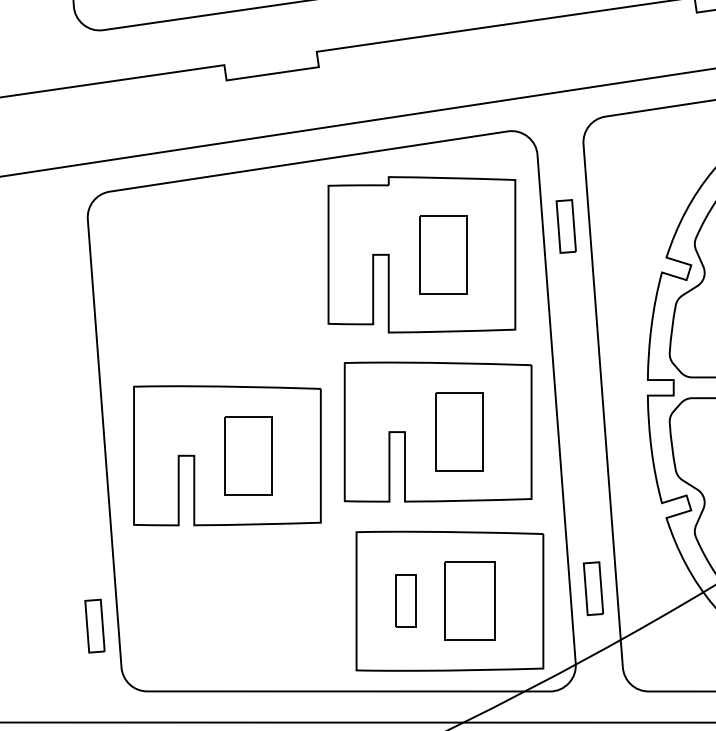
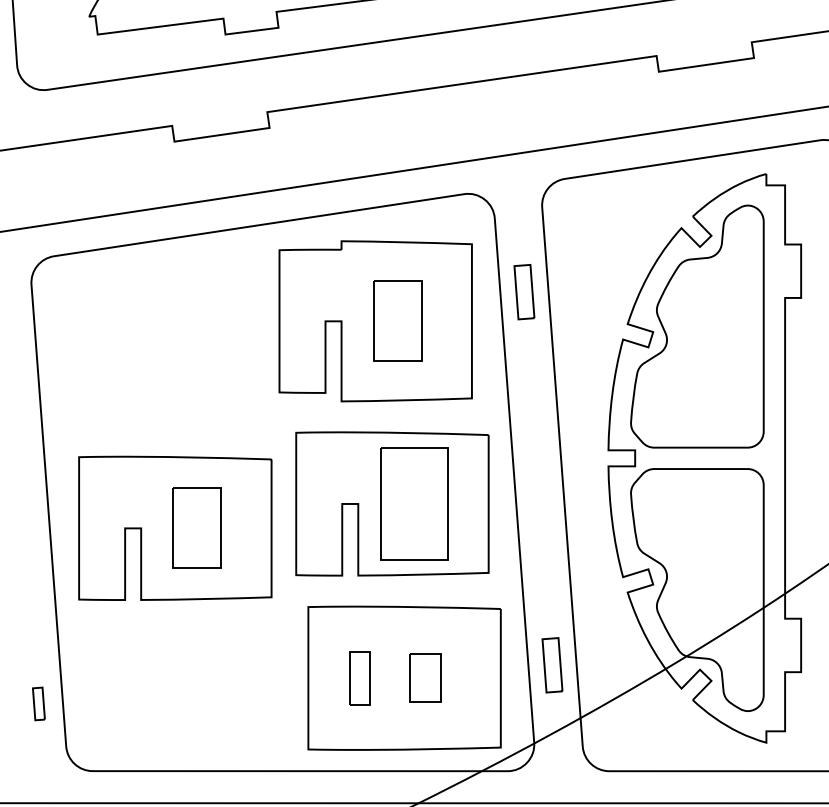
part: (458, 431) -> (413, 503), size x1.4
part: (470, 600) -> (425, 677), size x0.6
part: (94, 625) -> (38, 703), size x0.6

